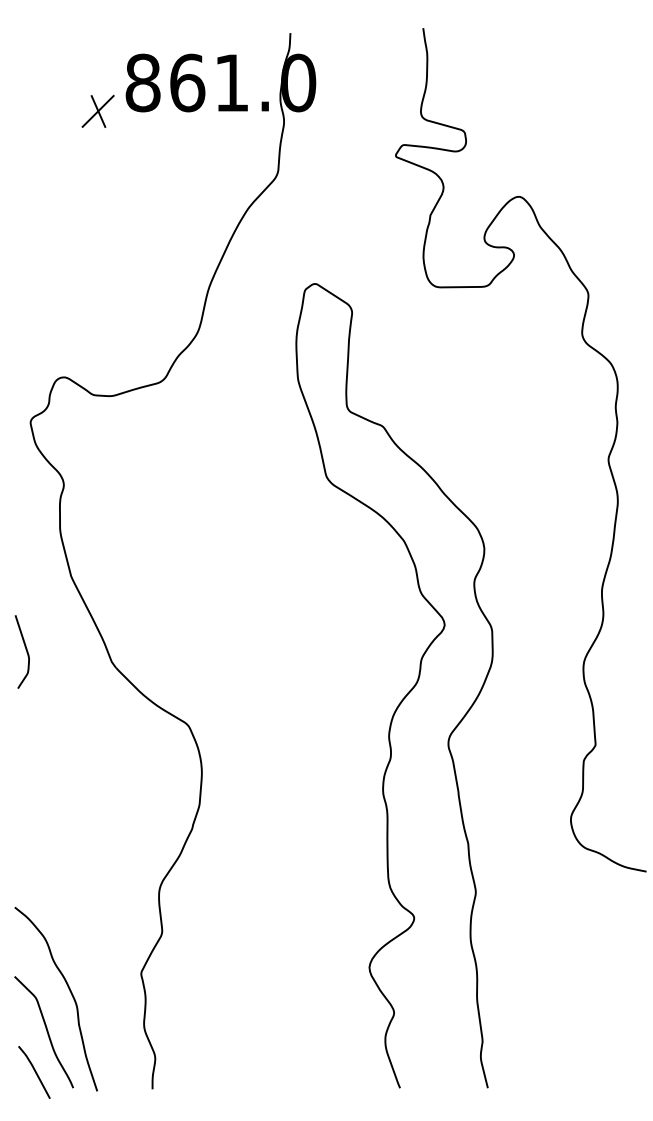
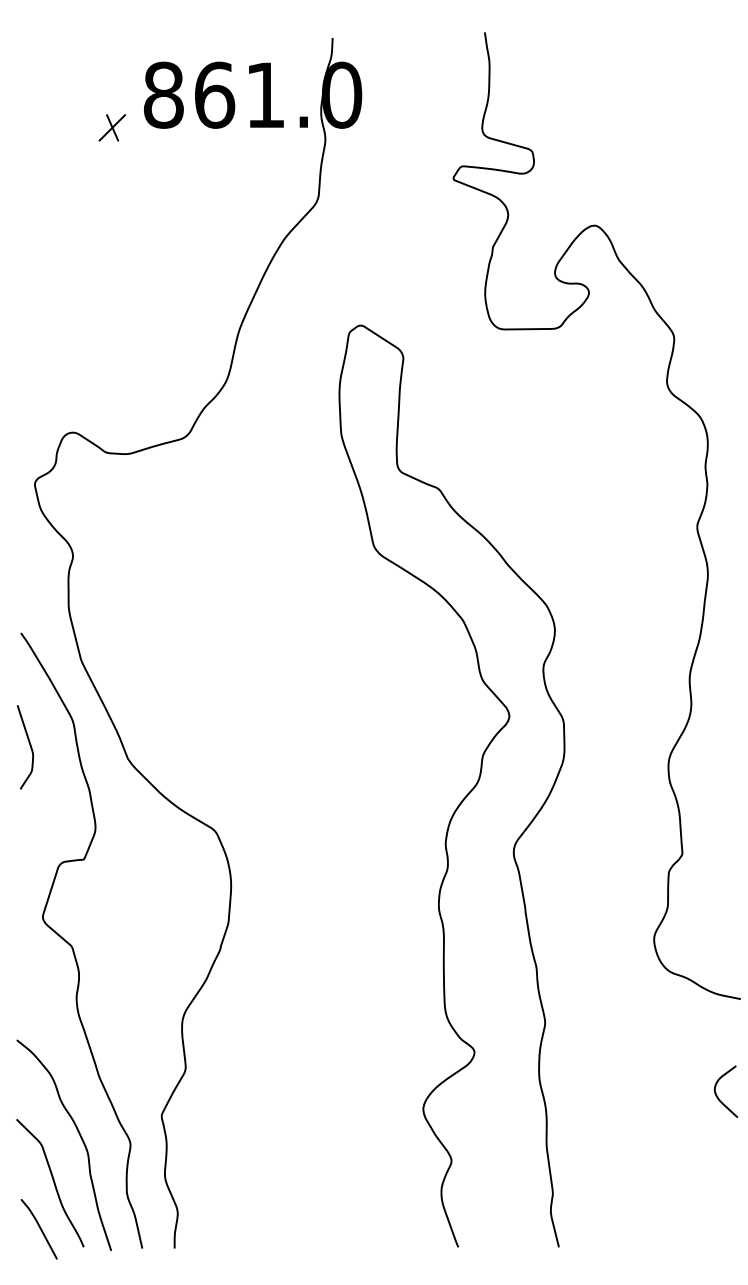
part: (98, 111) -> (112, 127), size x0.71
curve: (63, 824) -> (72, 945), added
curve: (627, 956) -> (718, 1096), added

